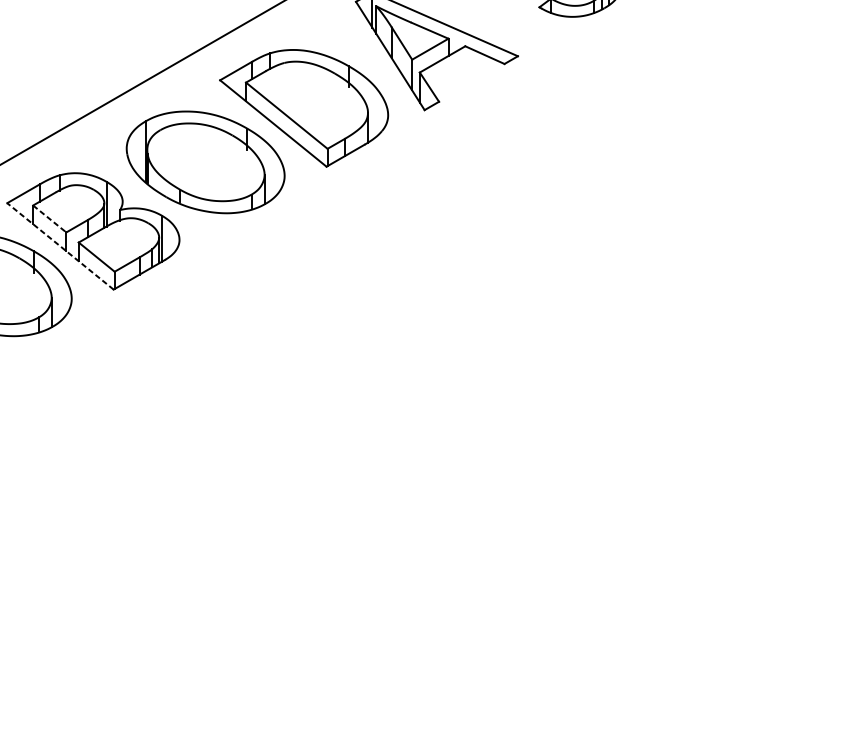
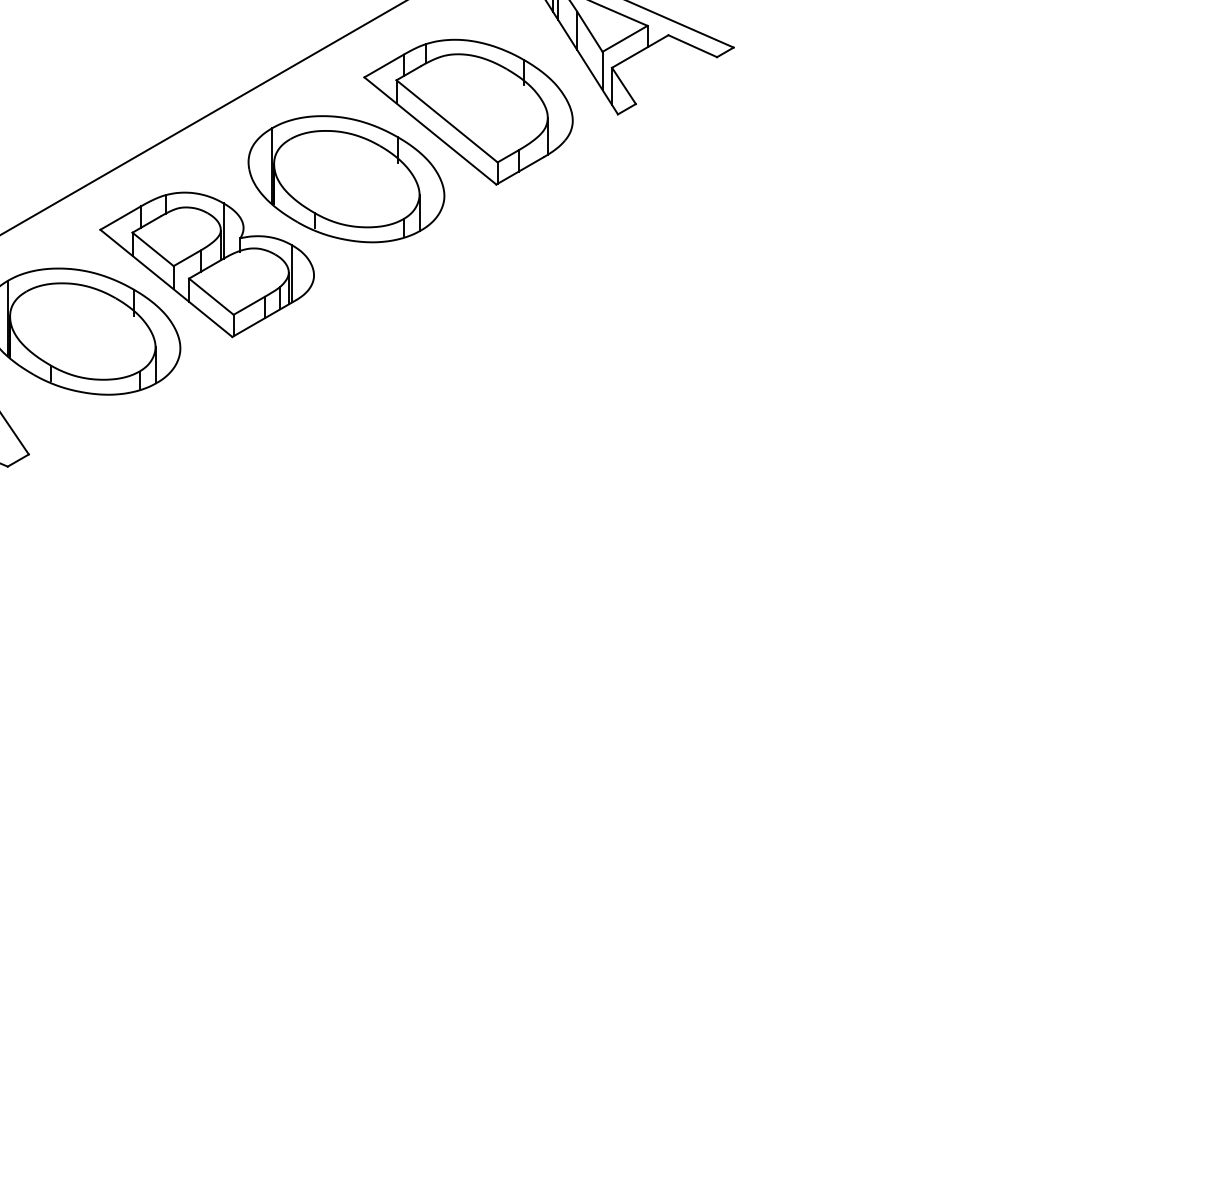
line: (50, 219) -> (153, 249), dashed -> solid
line: (60, 246) -> (166, 283), dashed -> solid

